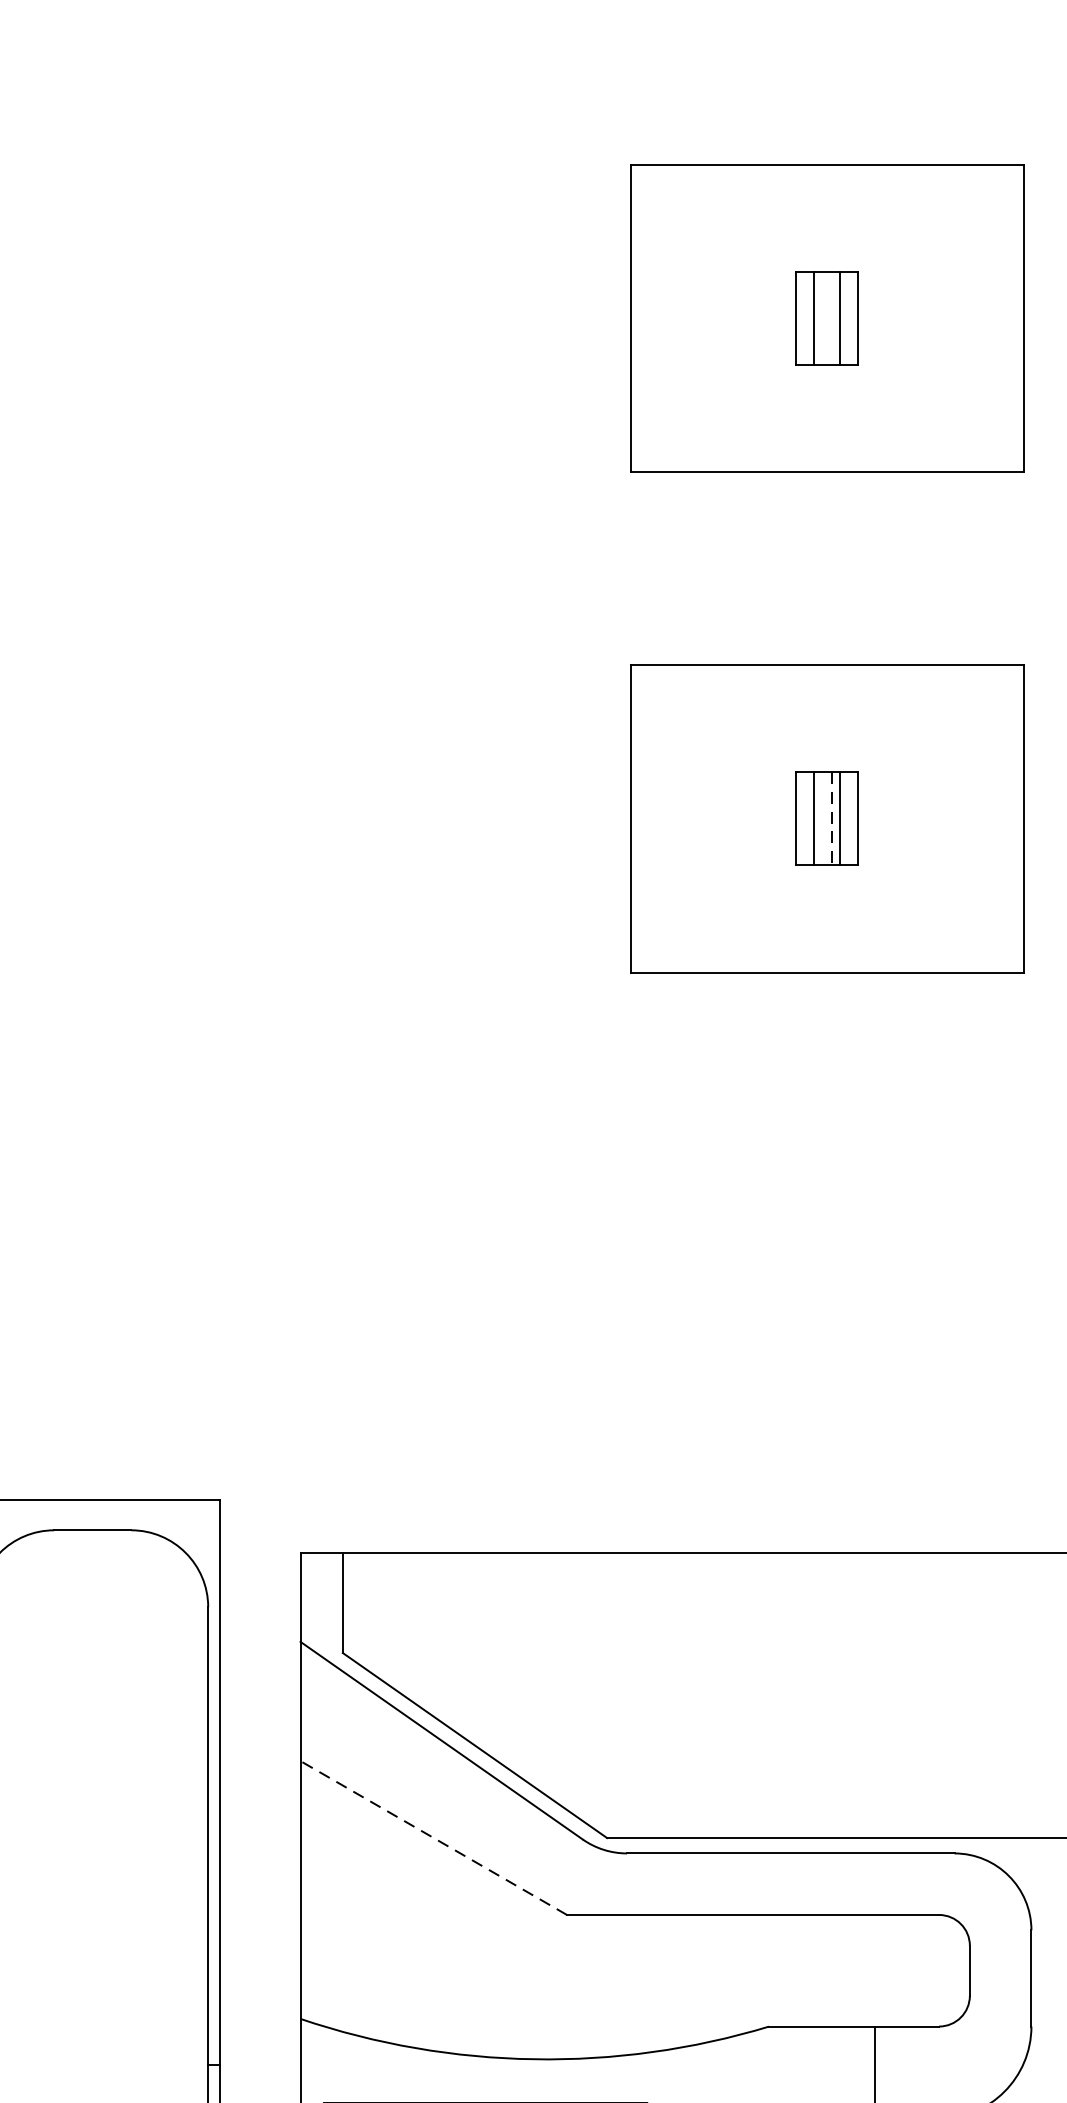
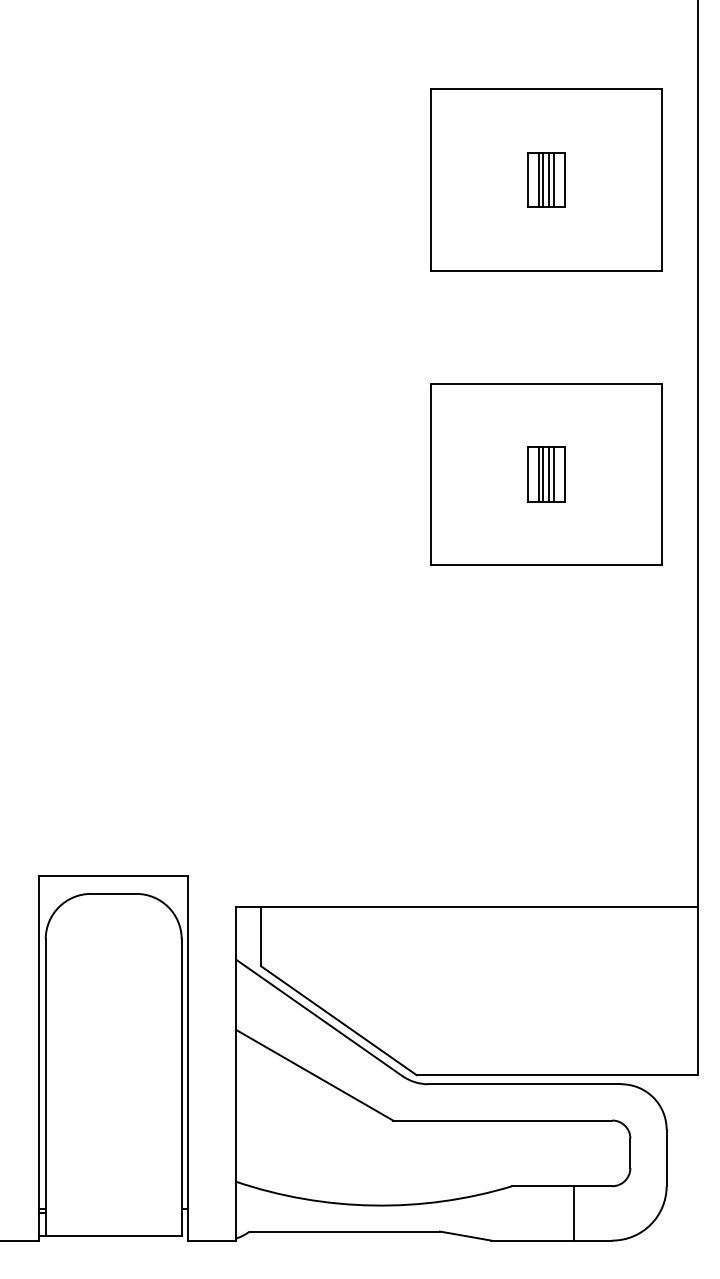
line: (822, 317) -> (543, 179), added
line: (832, 317) -> (549, 179), added
line: (822, 818) -> (543, 474), added
line: (832, 820) -> (549, 475), dashed -> solid
line: (433, 1838) -> (314, 1075), dashed -> solid

